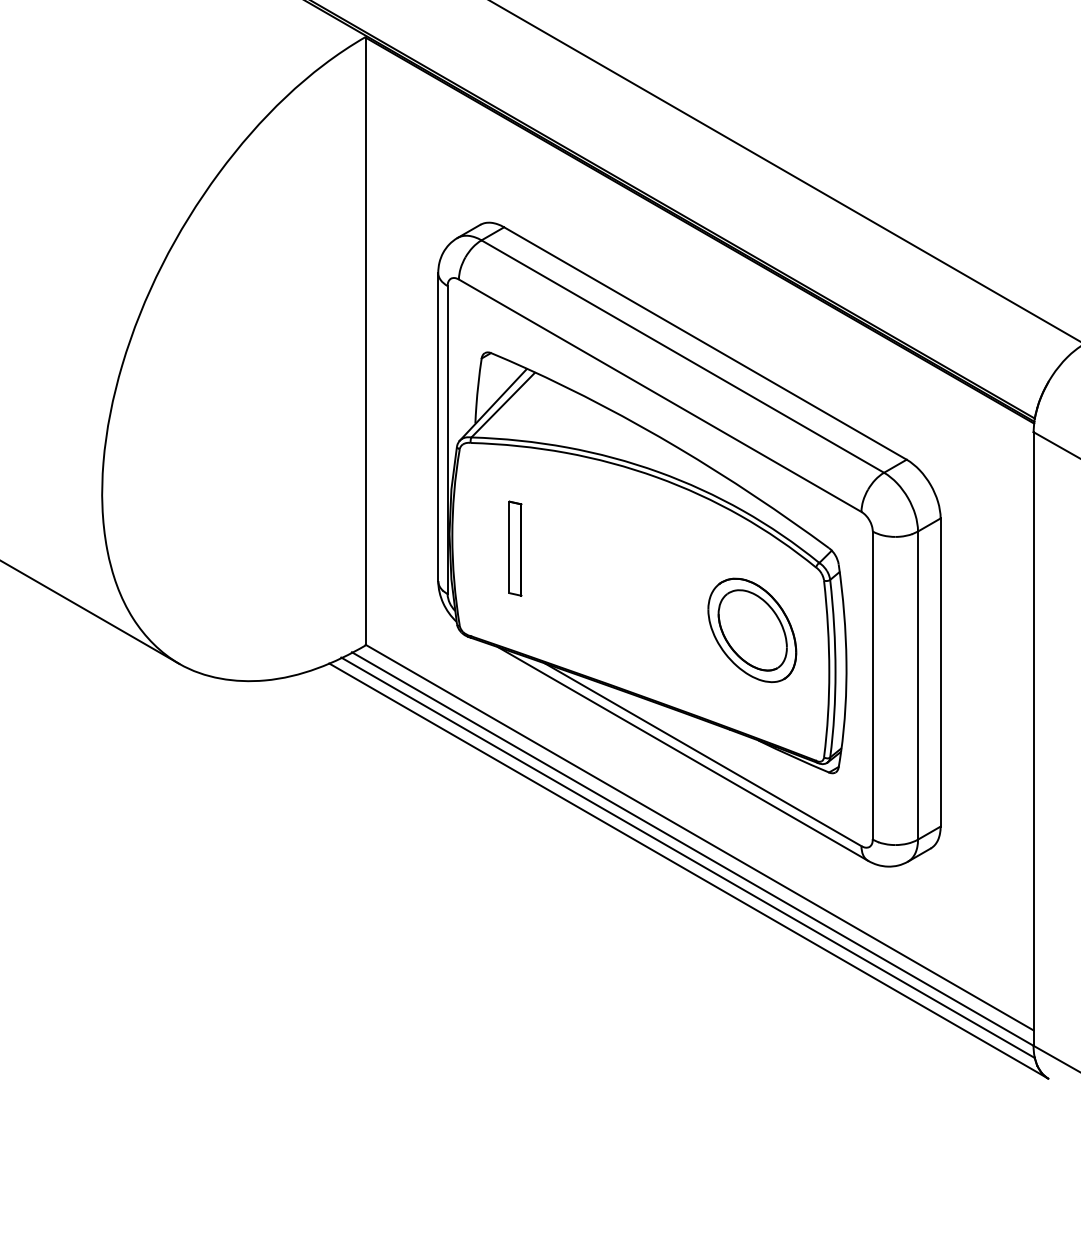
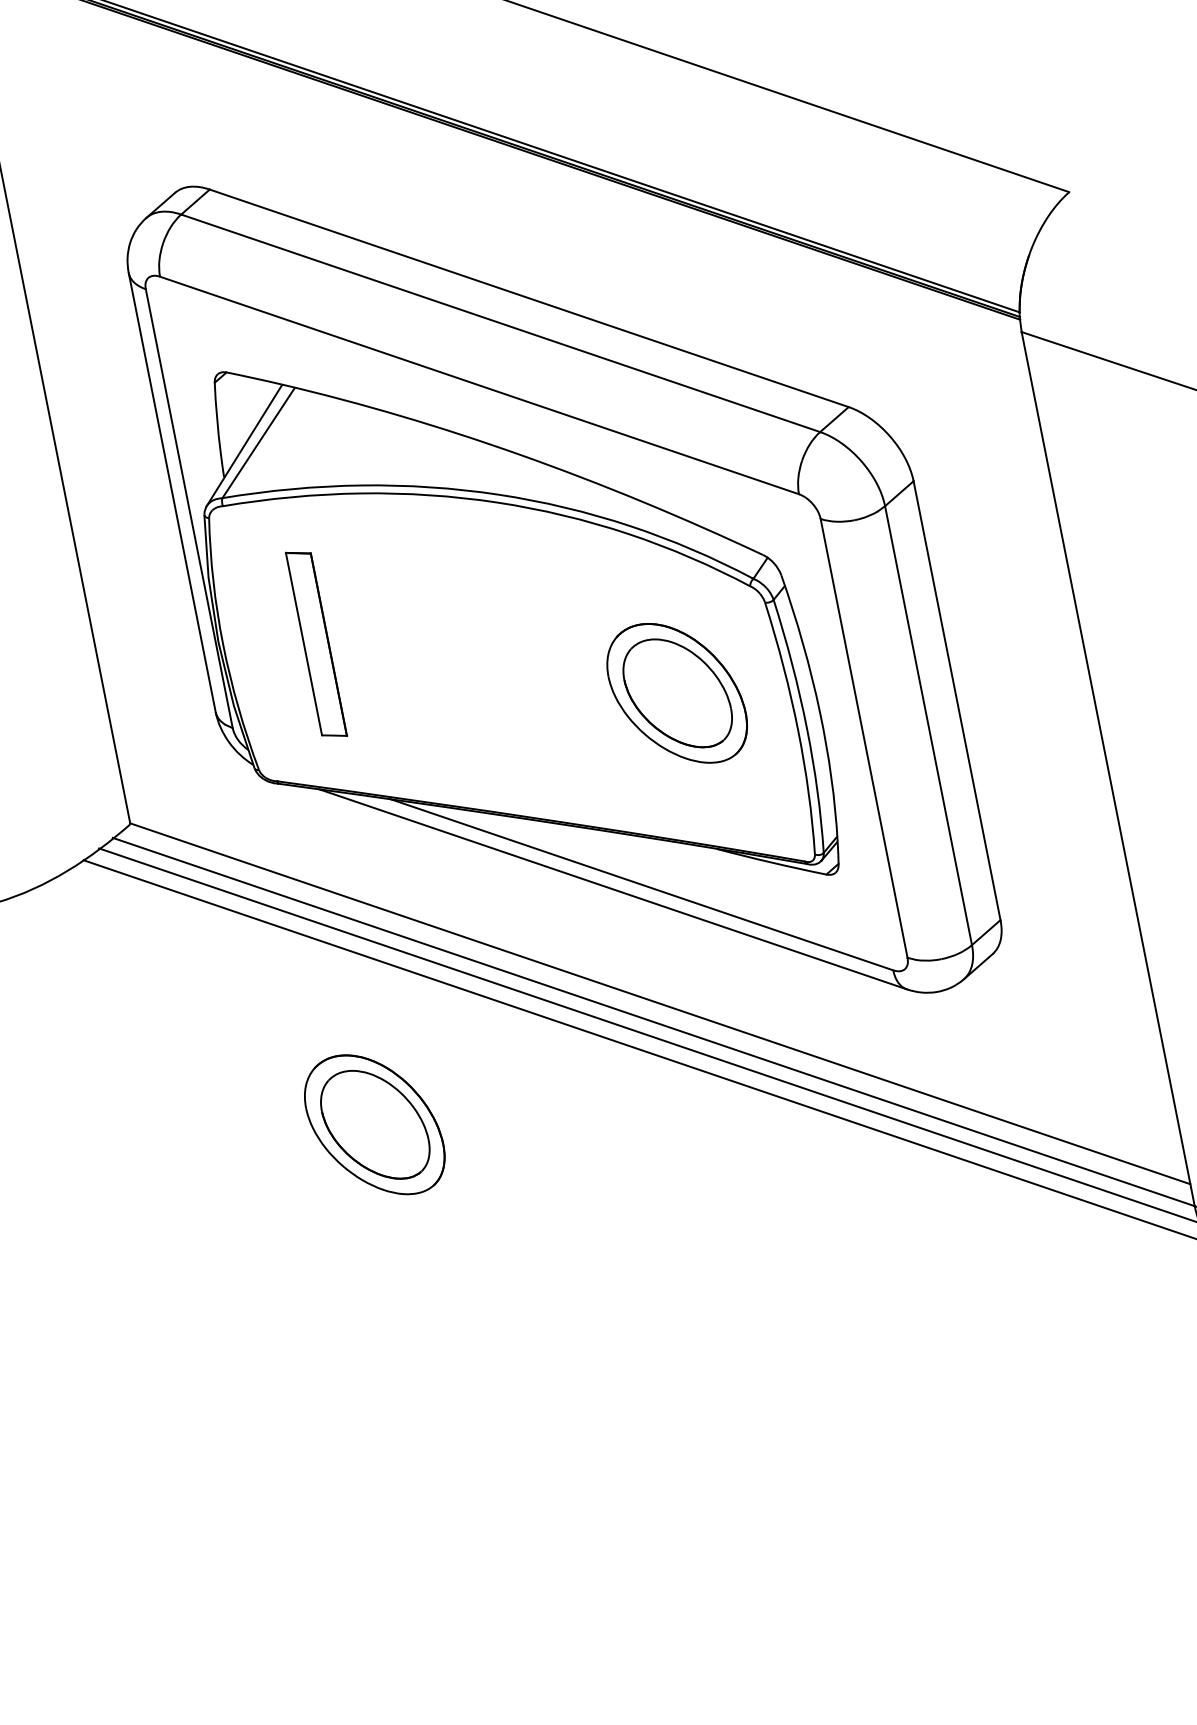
part: (515, 548) -> (316, 643), size x1.4
part: (490, 881) -> (374, 1125), added

